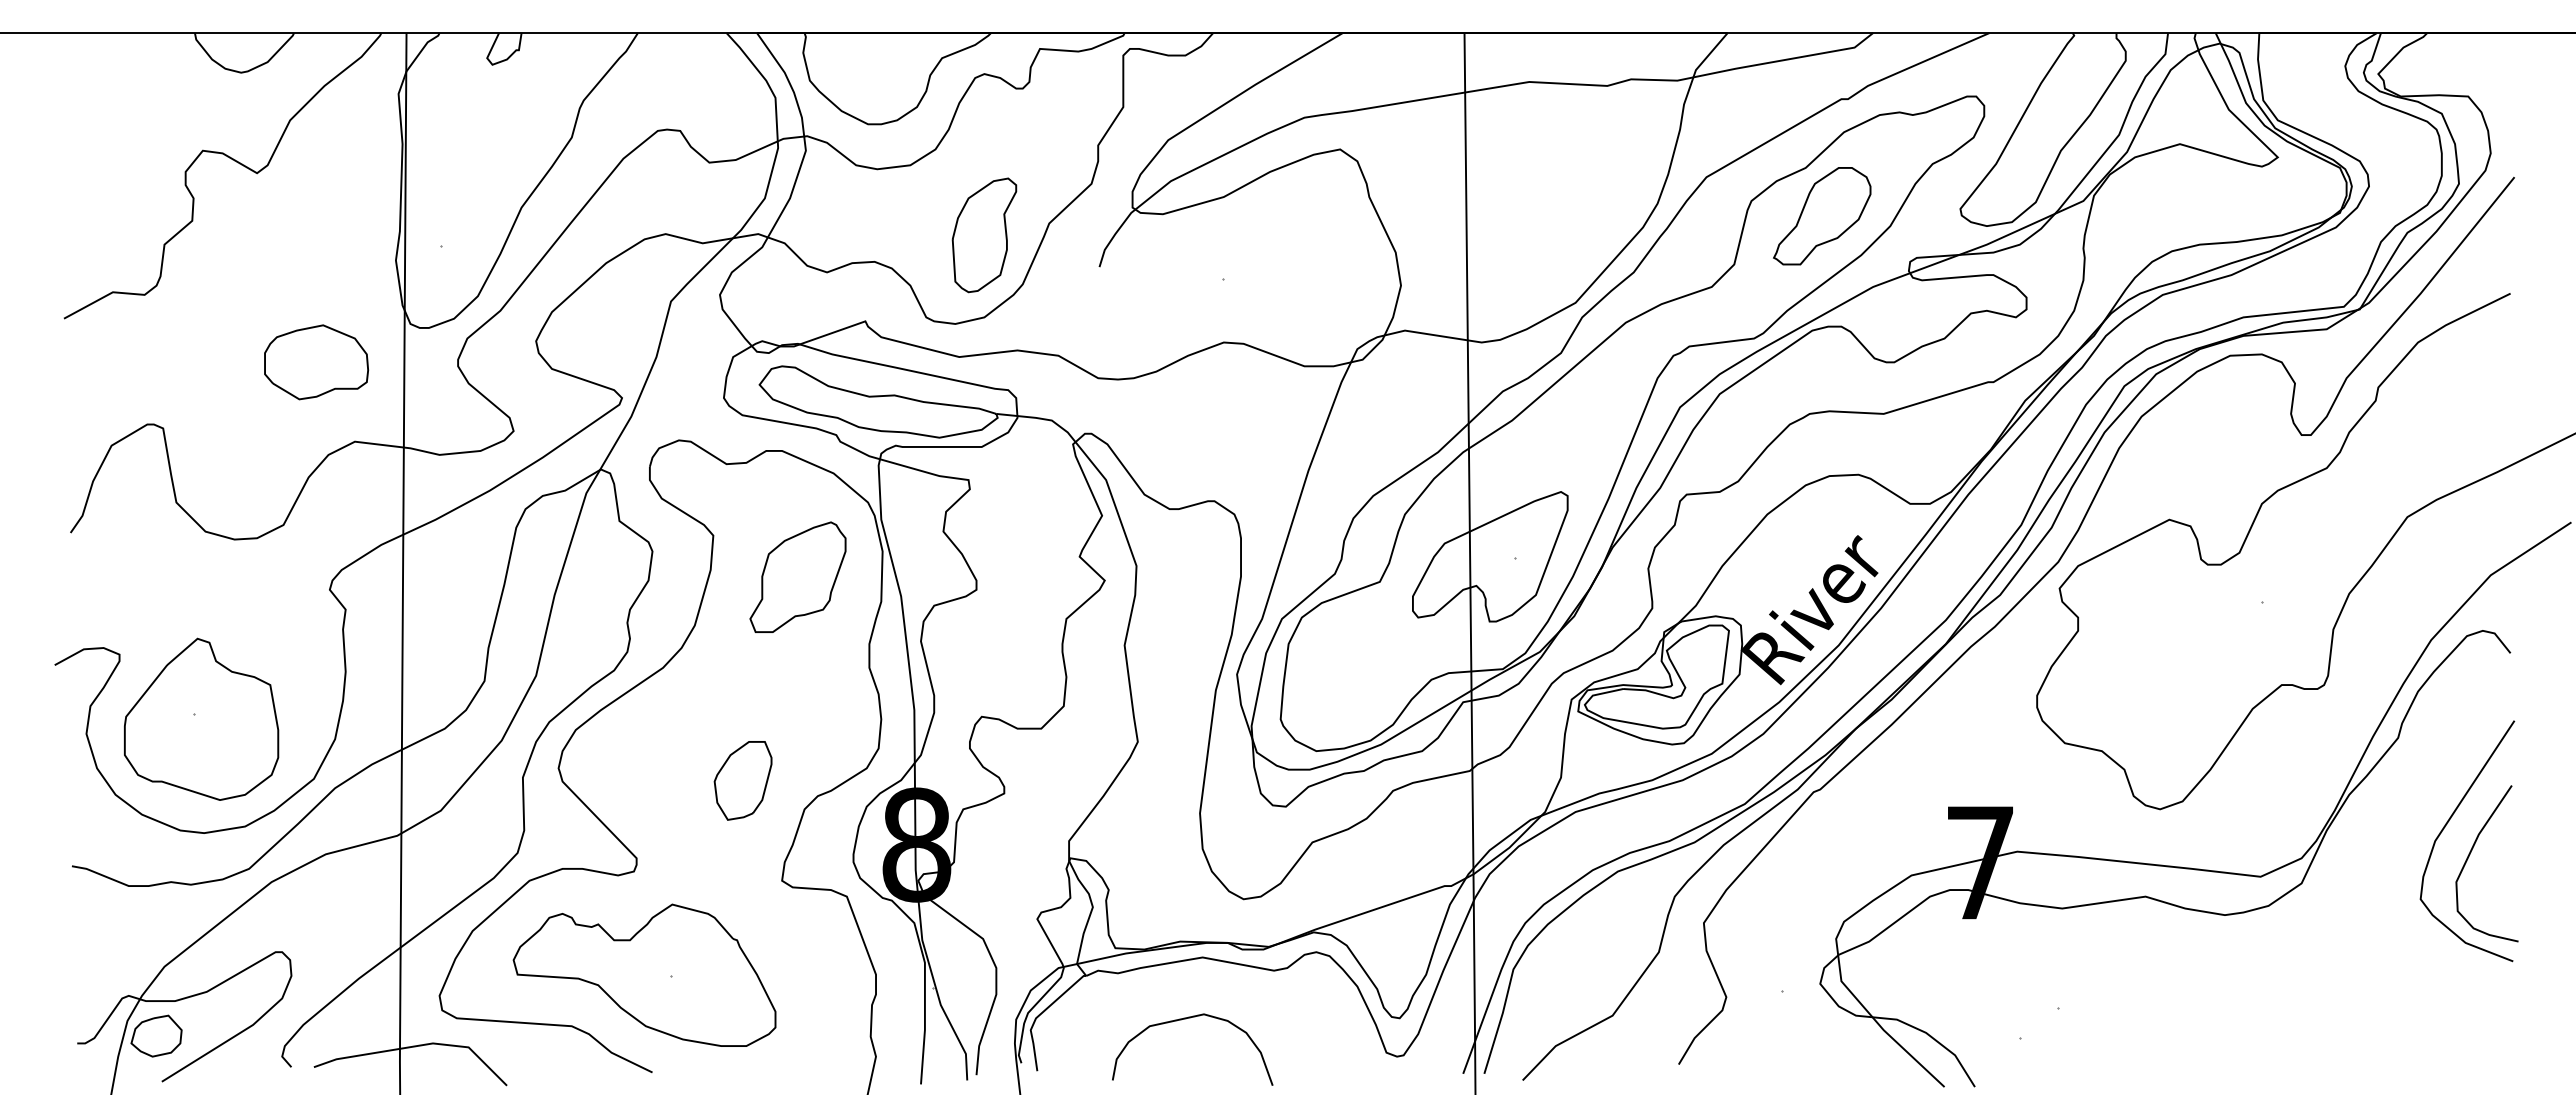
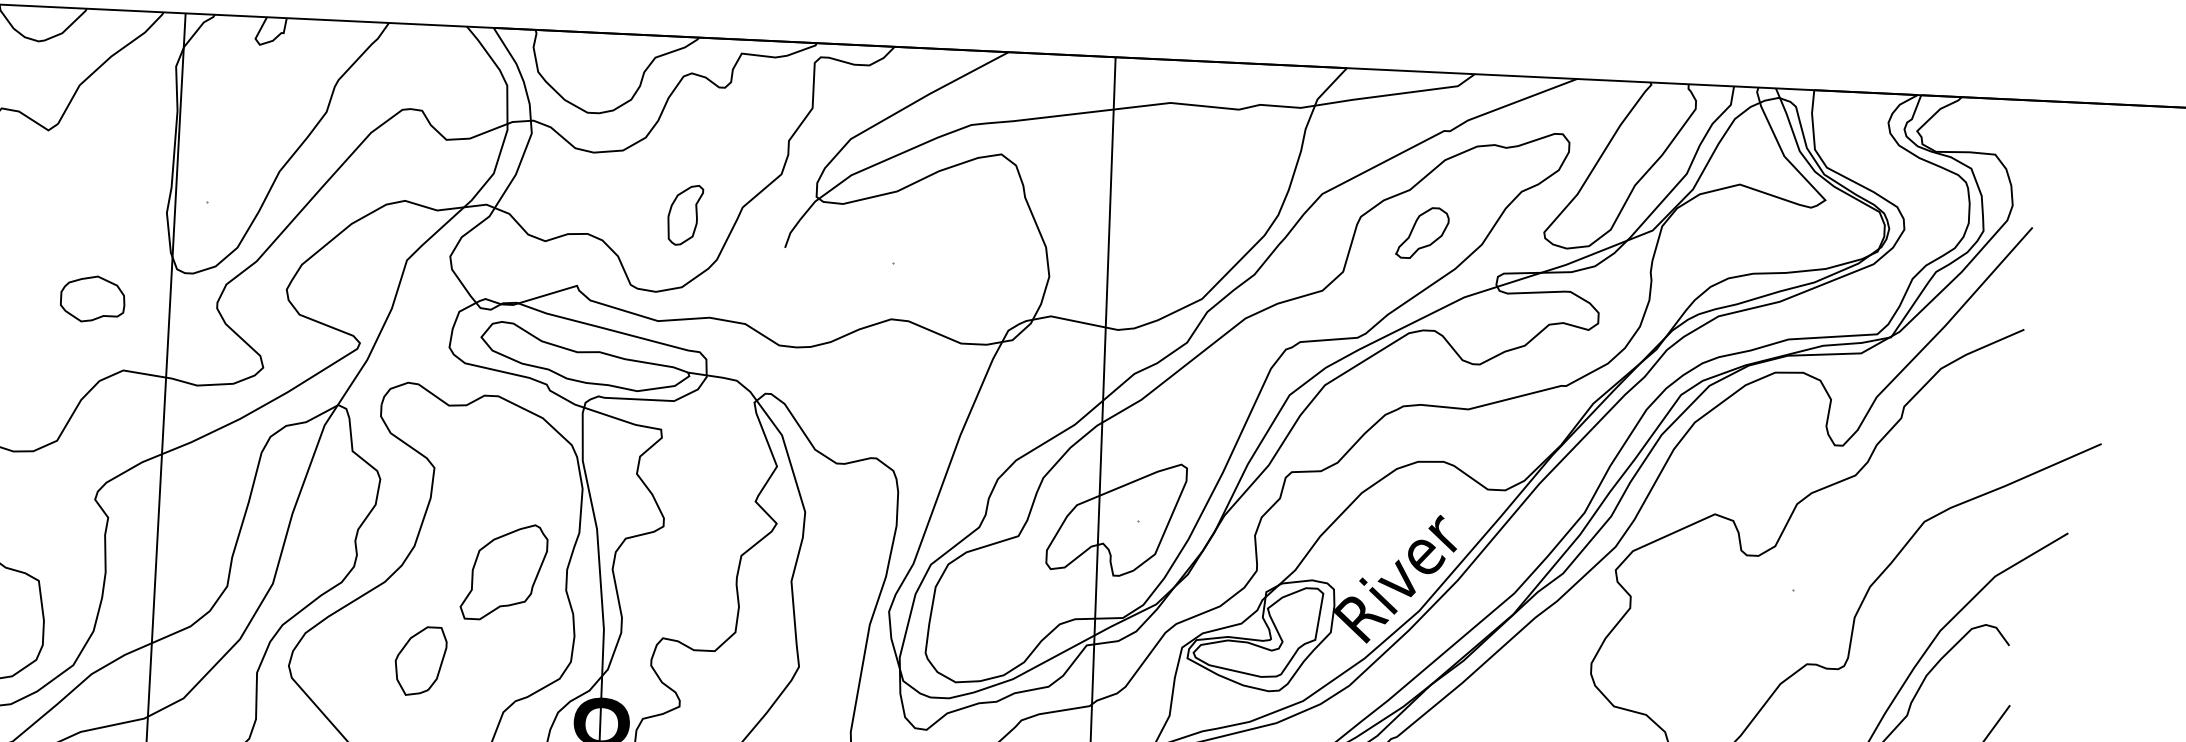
part: (1822, 216) -> (1422, 233), size x0.6
part: (984, 235) -> (685, 215), size x0.6
part: (316, 362) -> (92, 299), size x0.7
part: (797, 576) -> (503, 571), moved
part: (742, 780) -> (420, 660), moved

